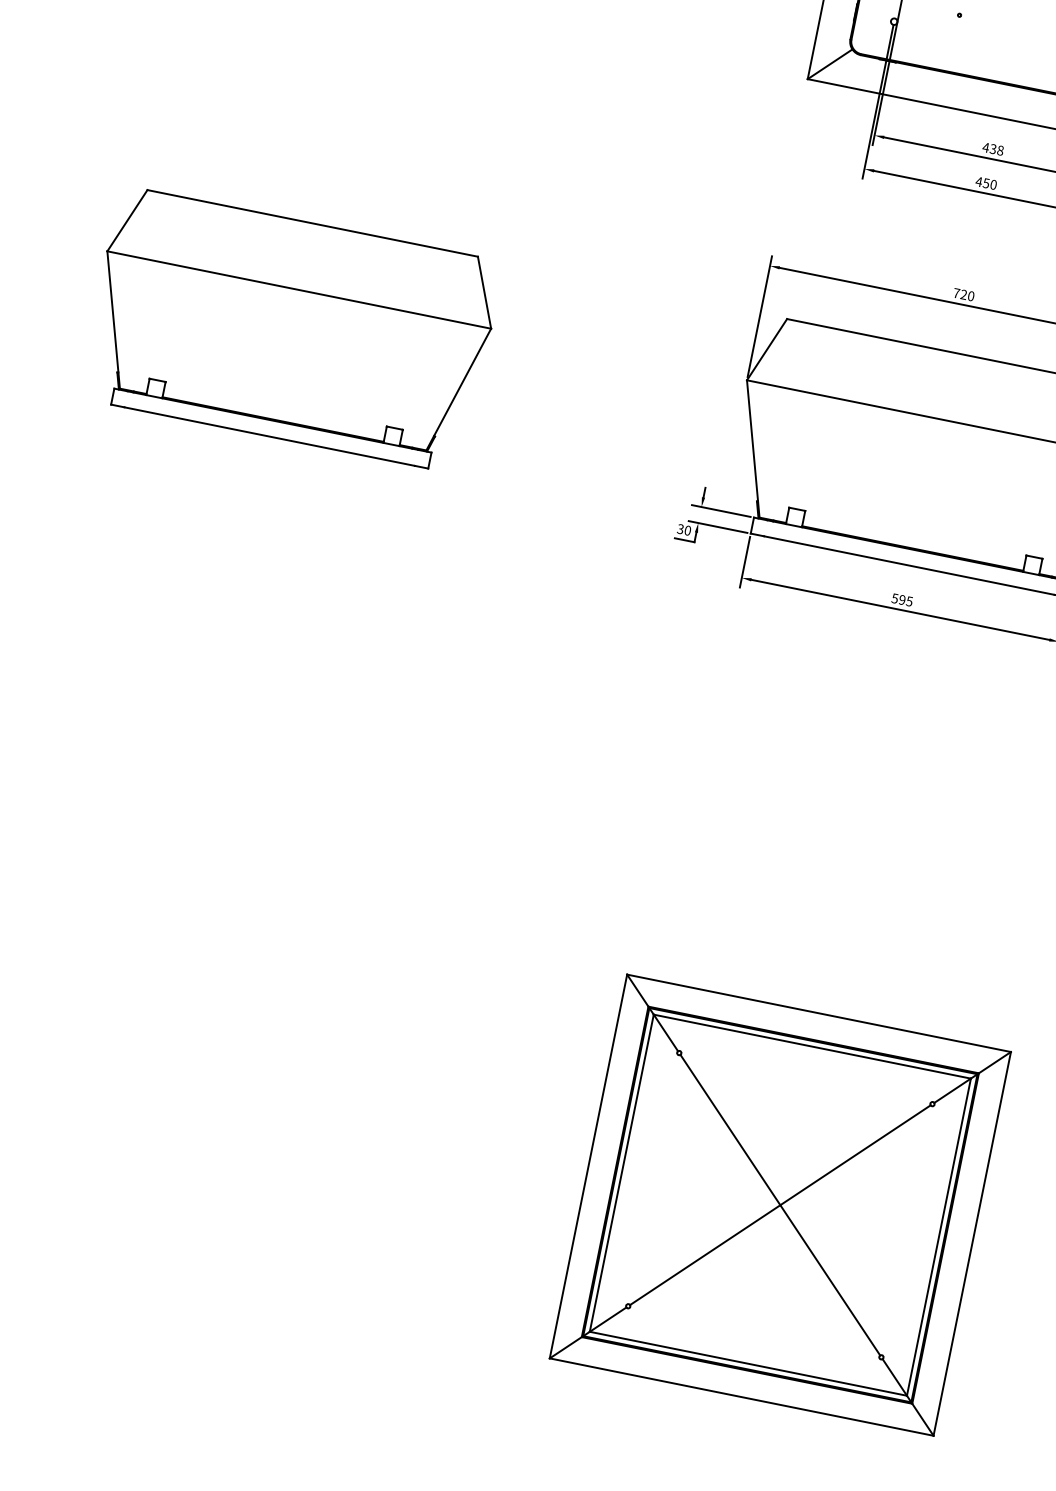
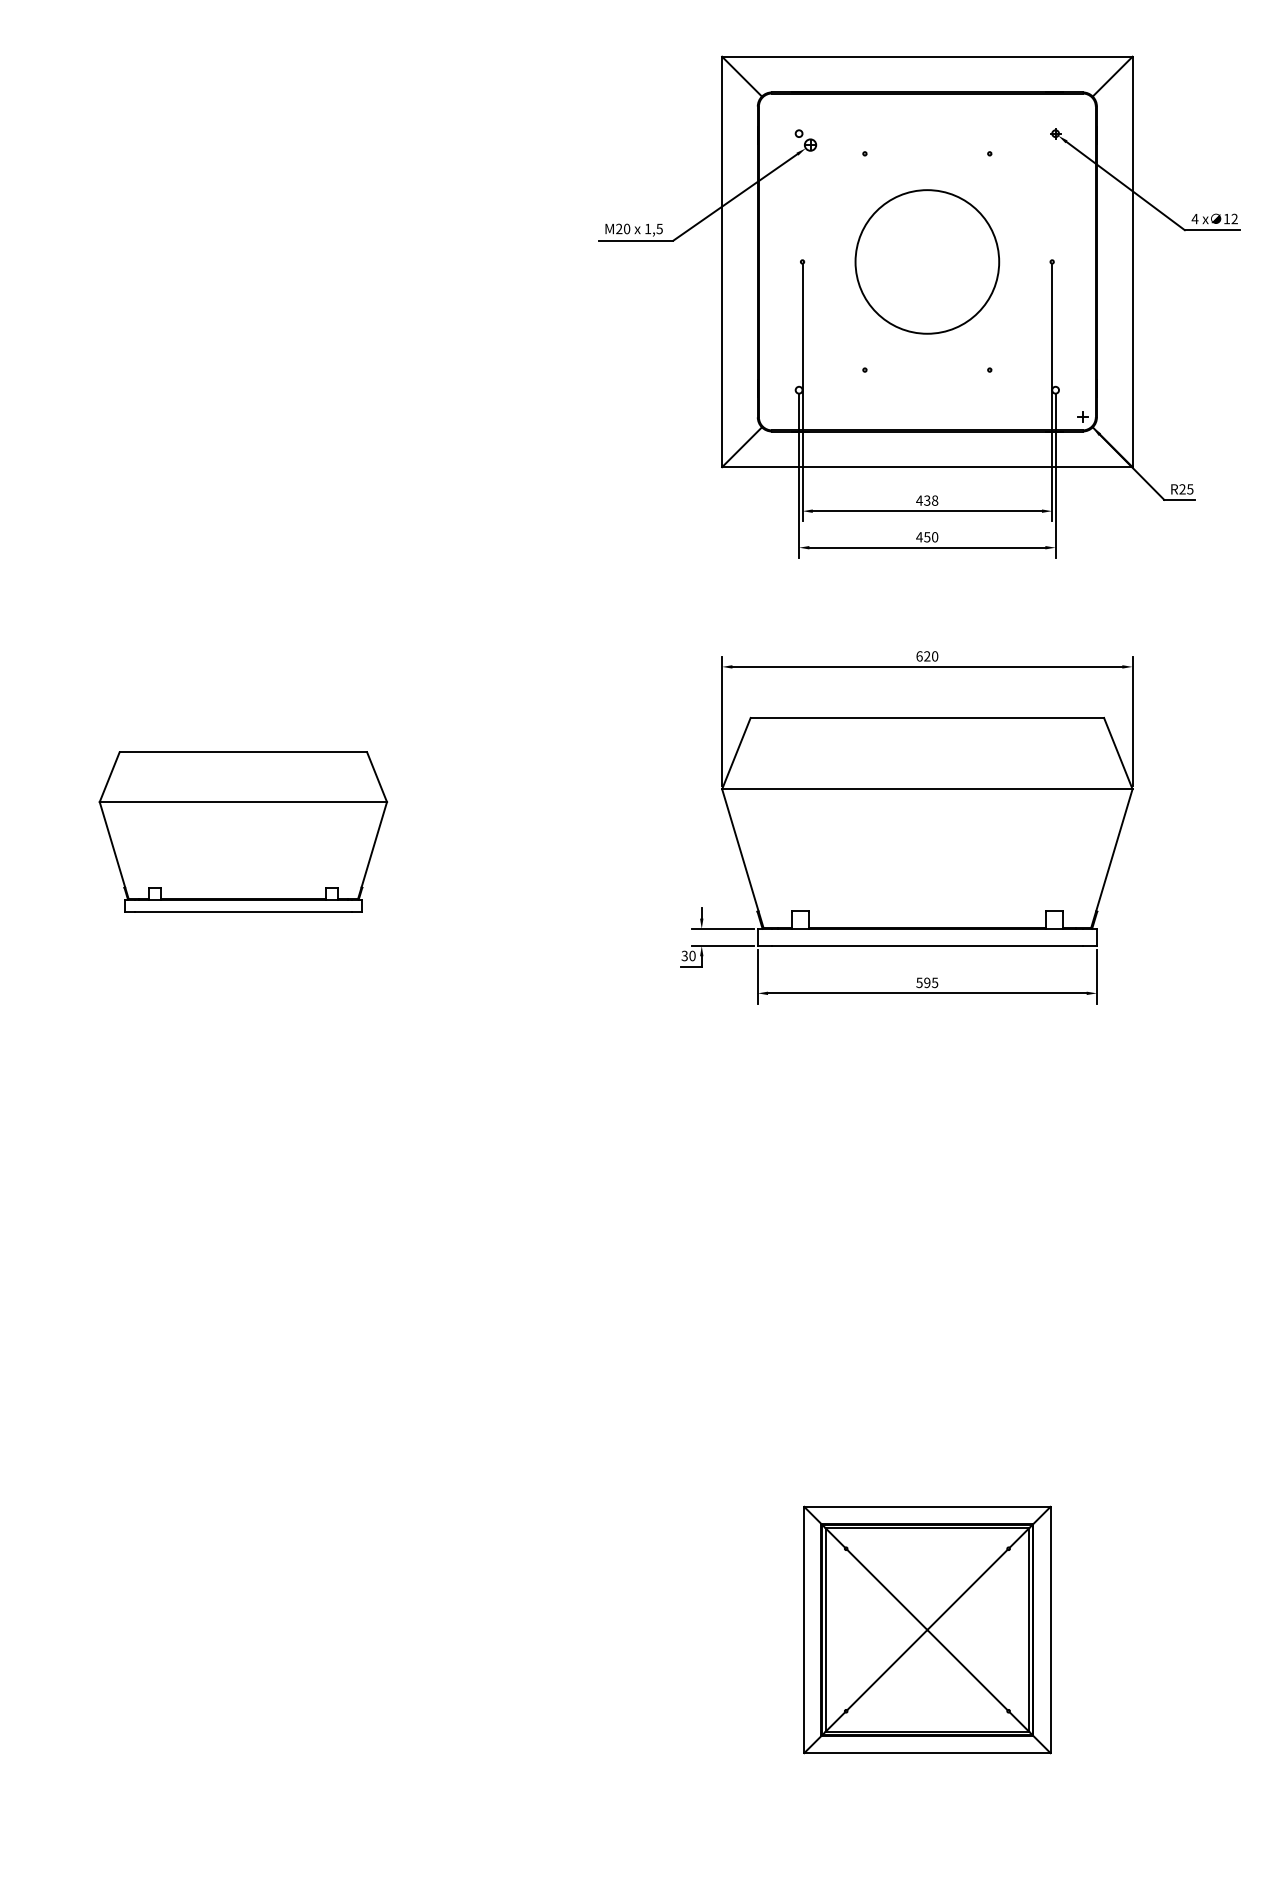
text: (956, 293) -> (919, 656), 720 -> 620
part: (291, 329) -> (243, 831), size x0.7
part: (780, 1204) -> (927, 1629), size x0.6

